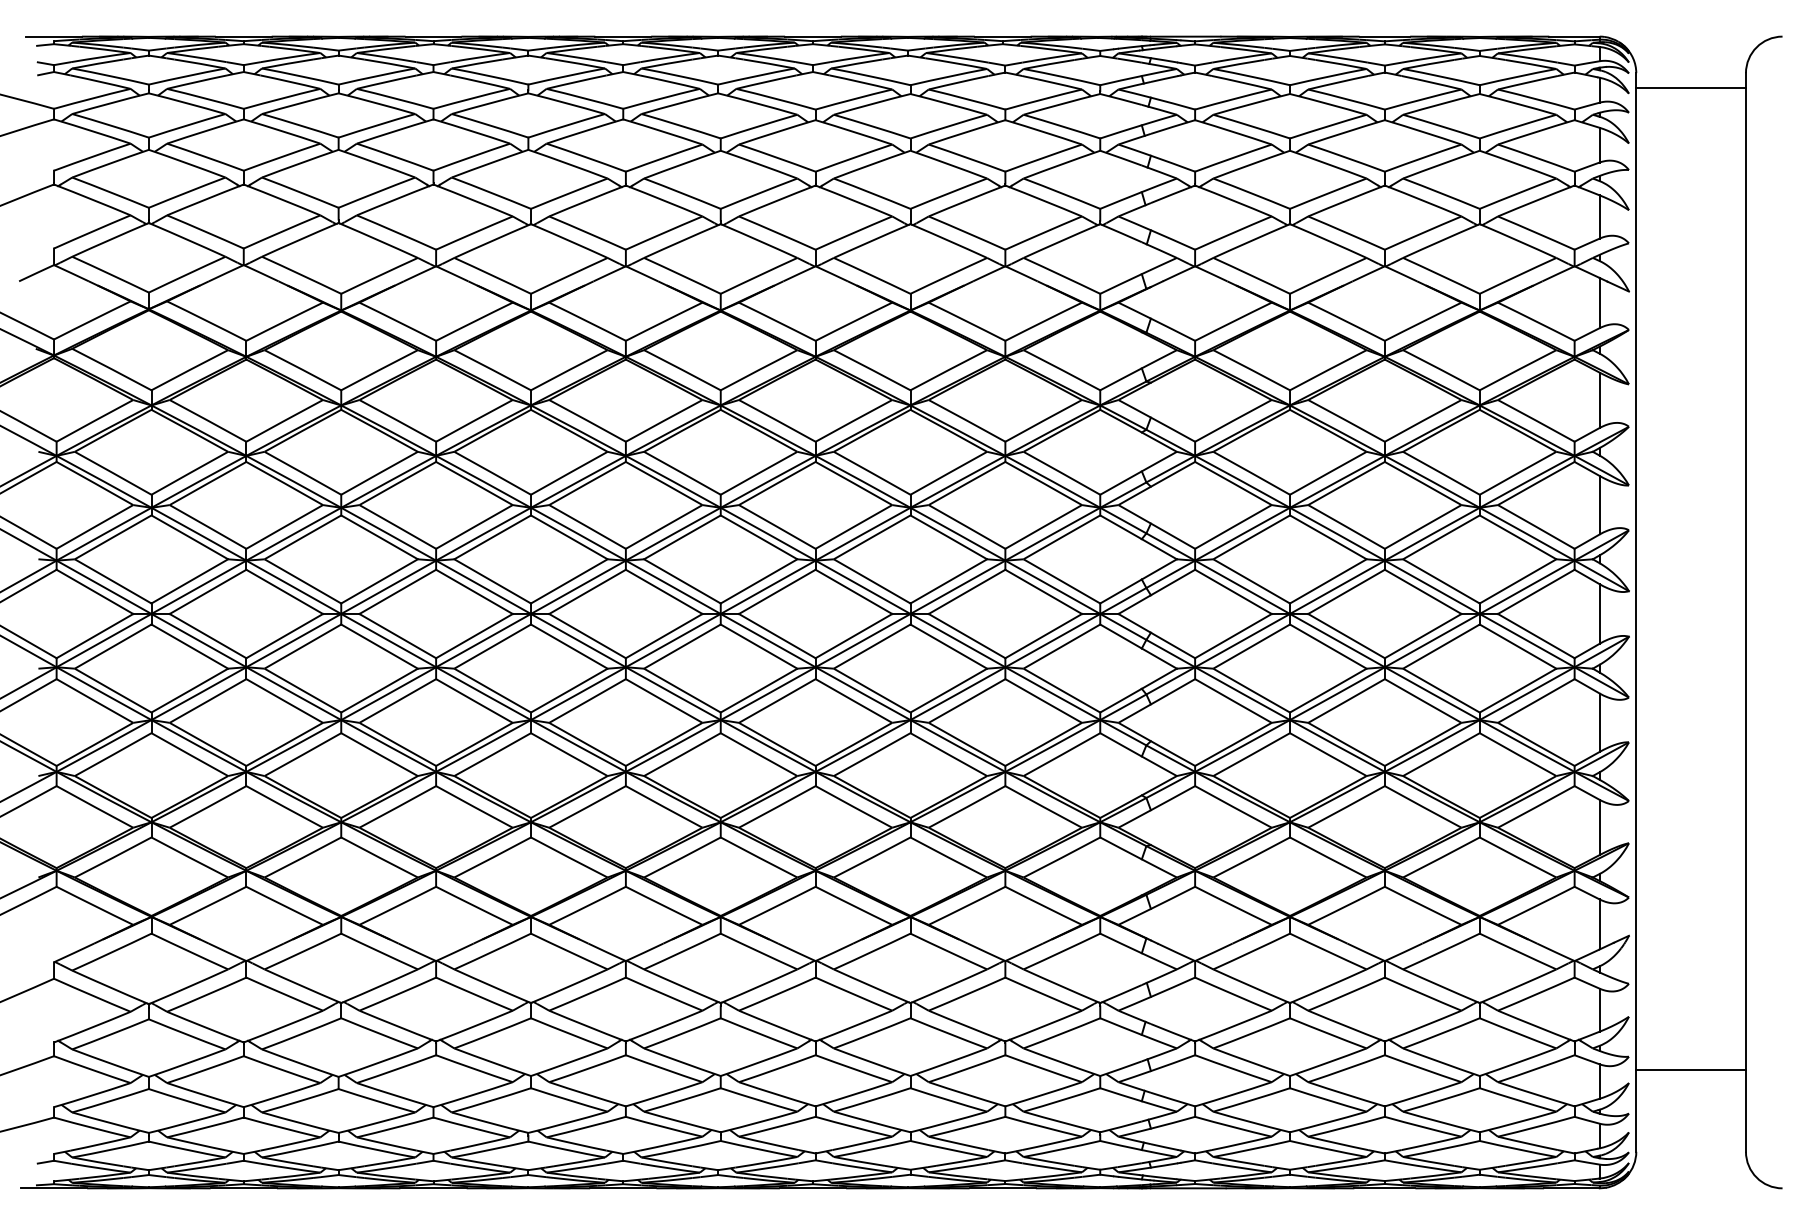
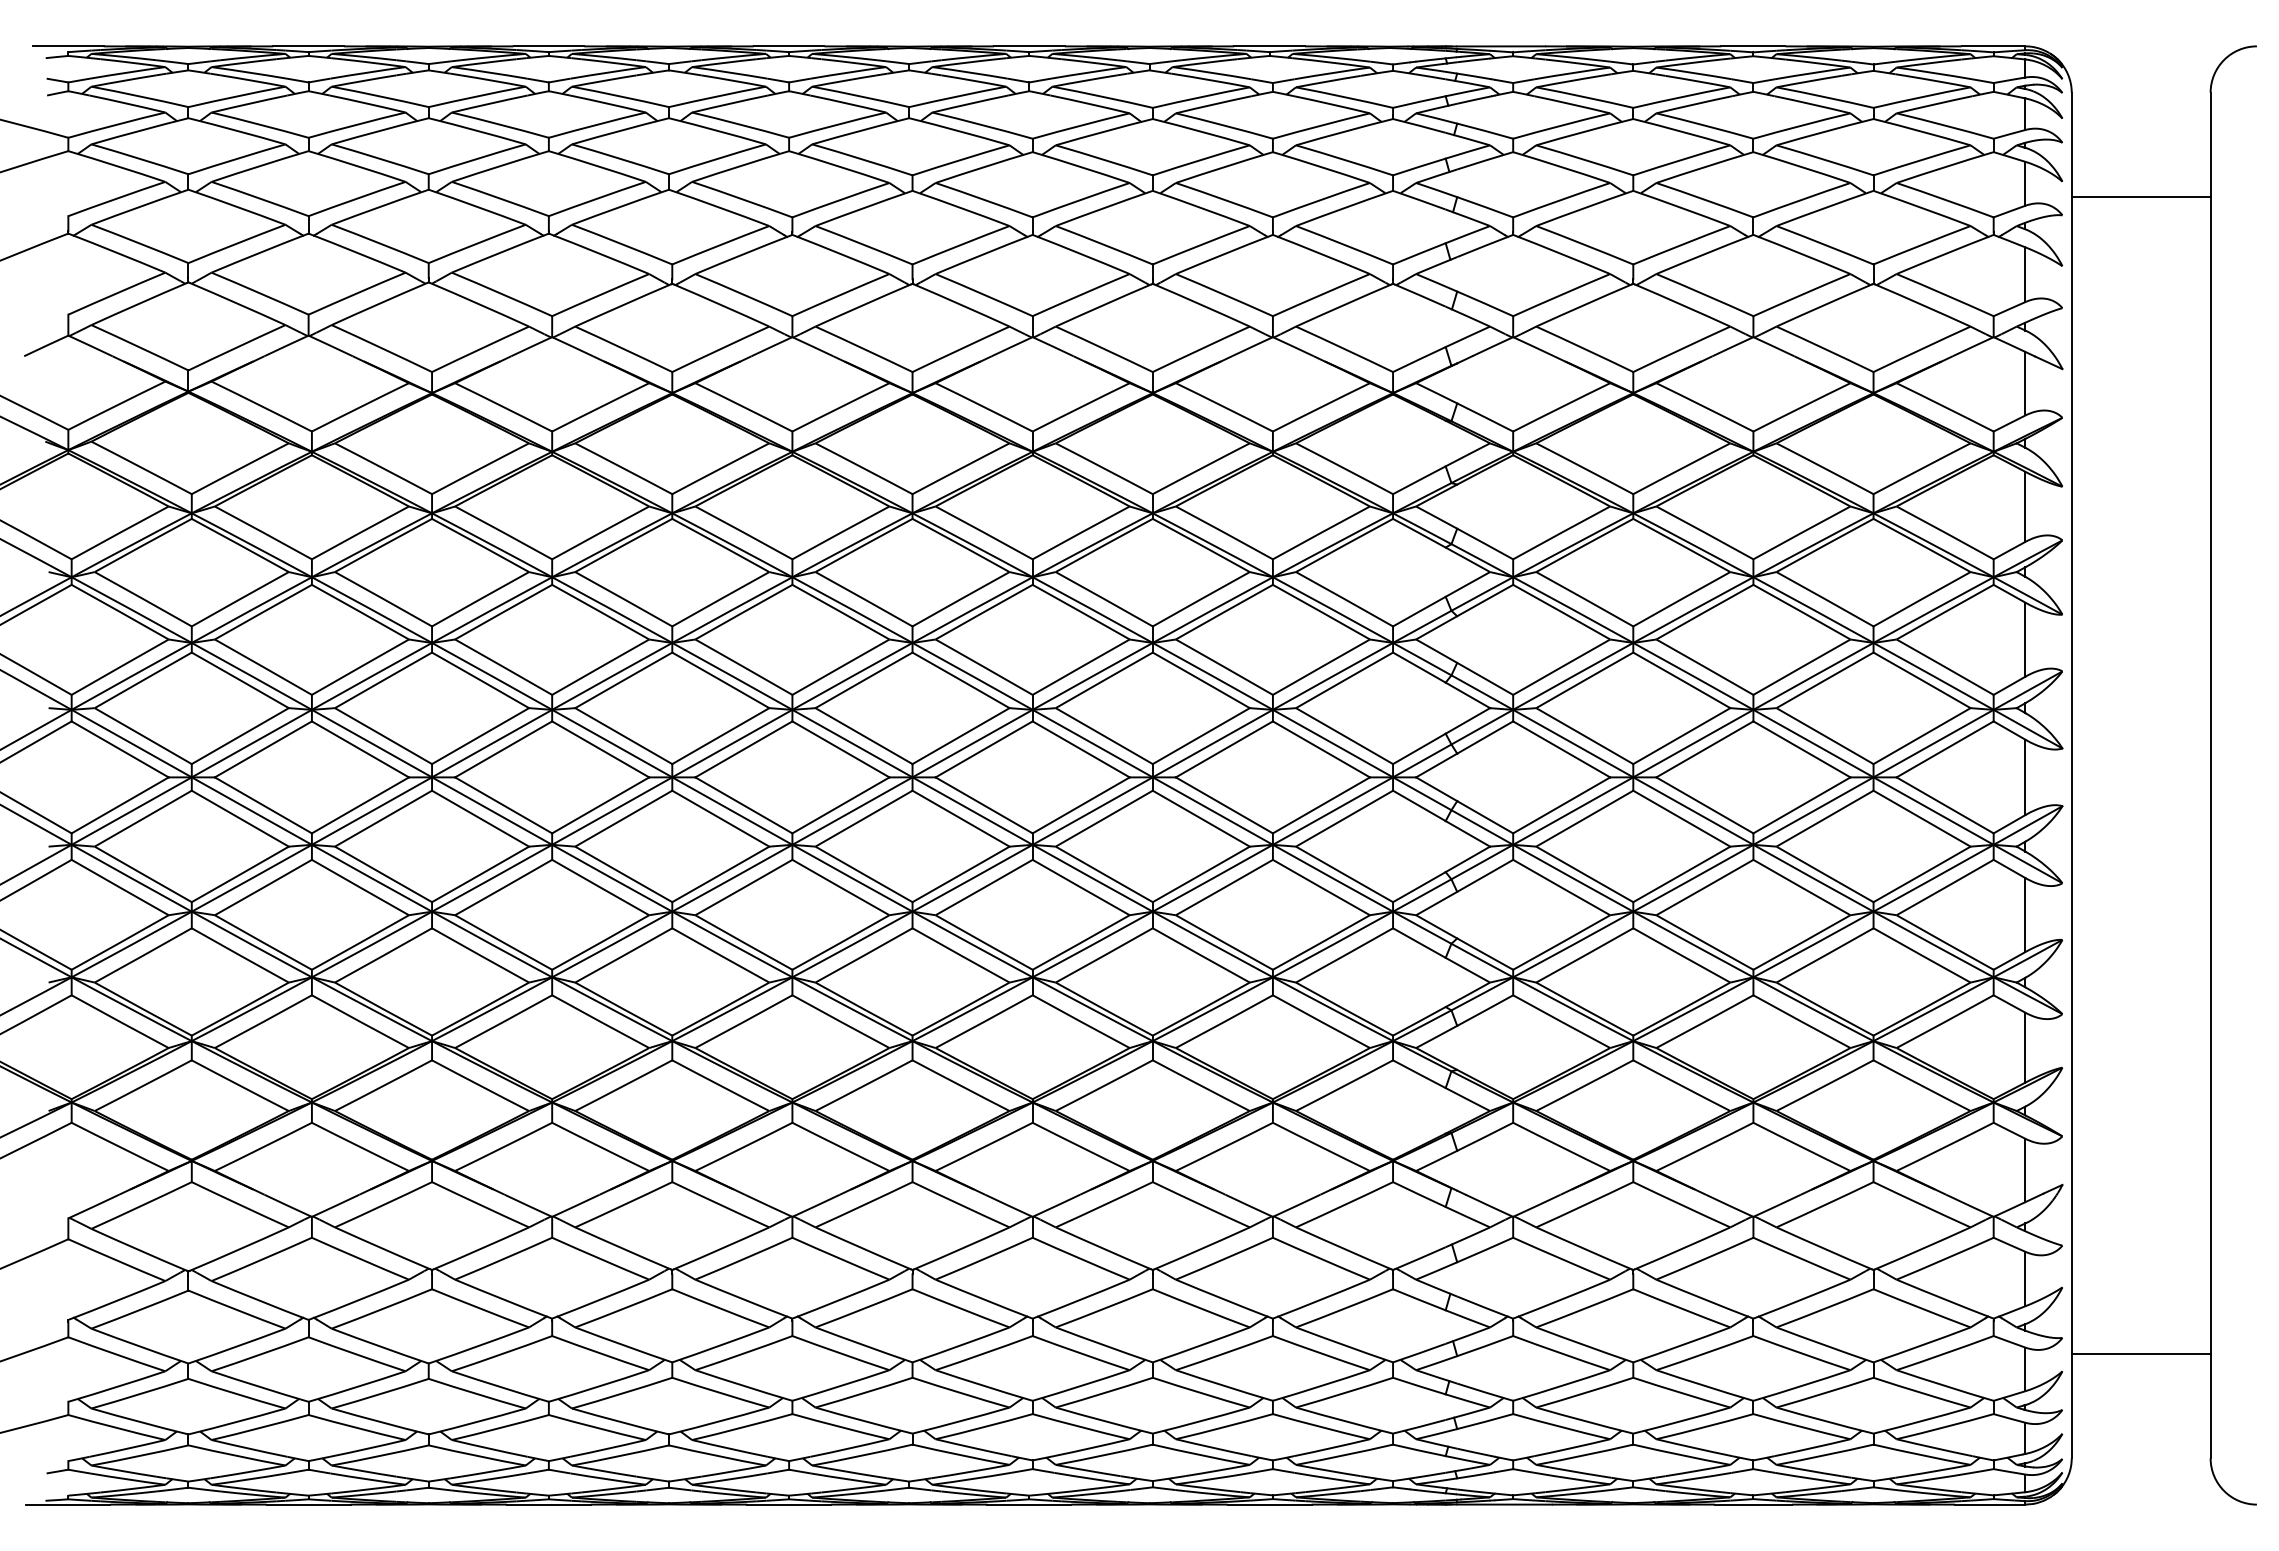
line: (1690, 87) -> (2140, 196), moved

